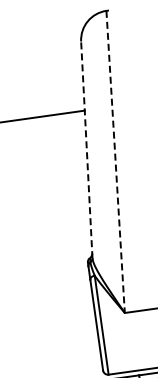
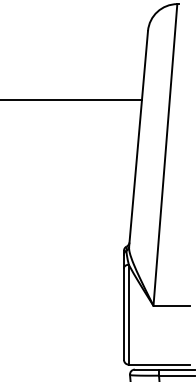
line: (86, 149) -> (138, 138), dashed -> solid
line: (115, 162) -> (165, 155), dashed -> solid

